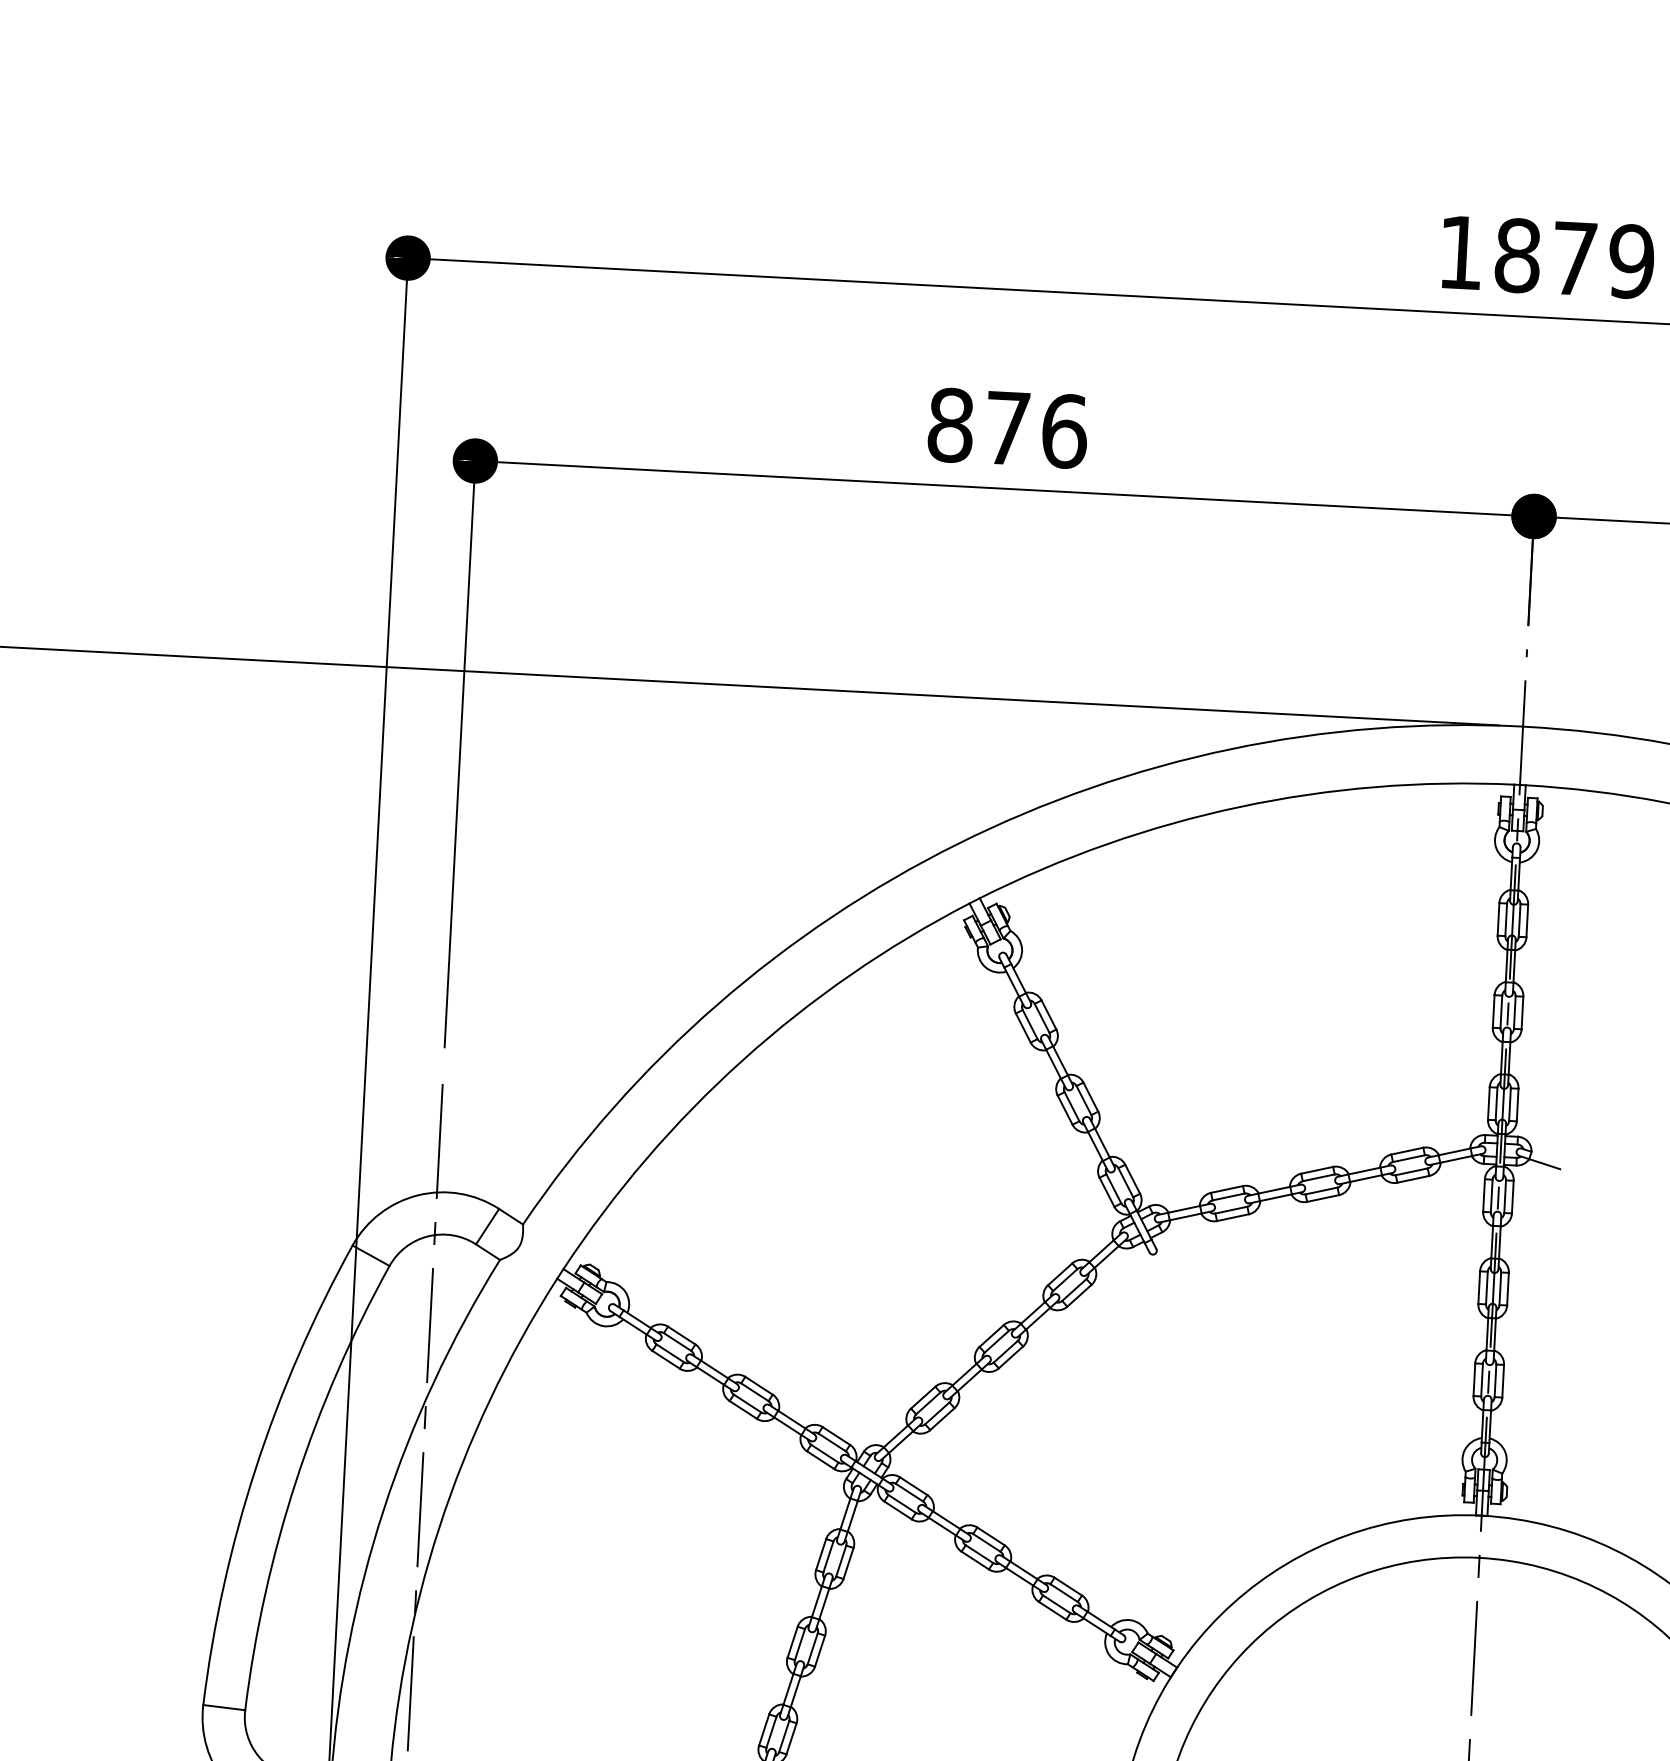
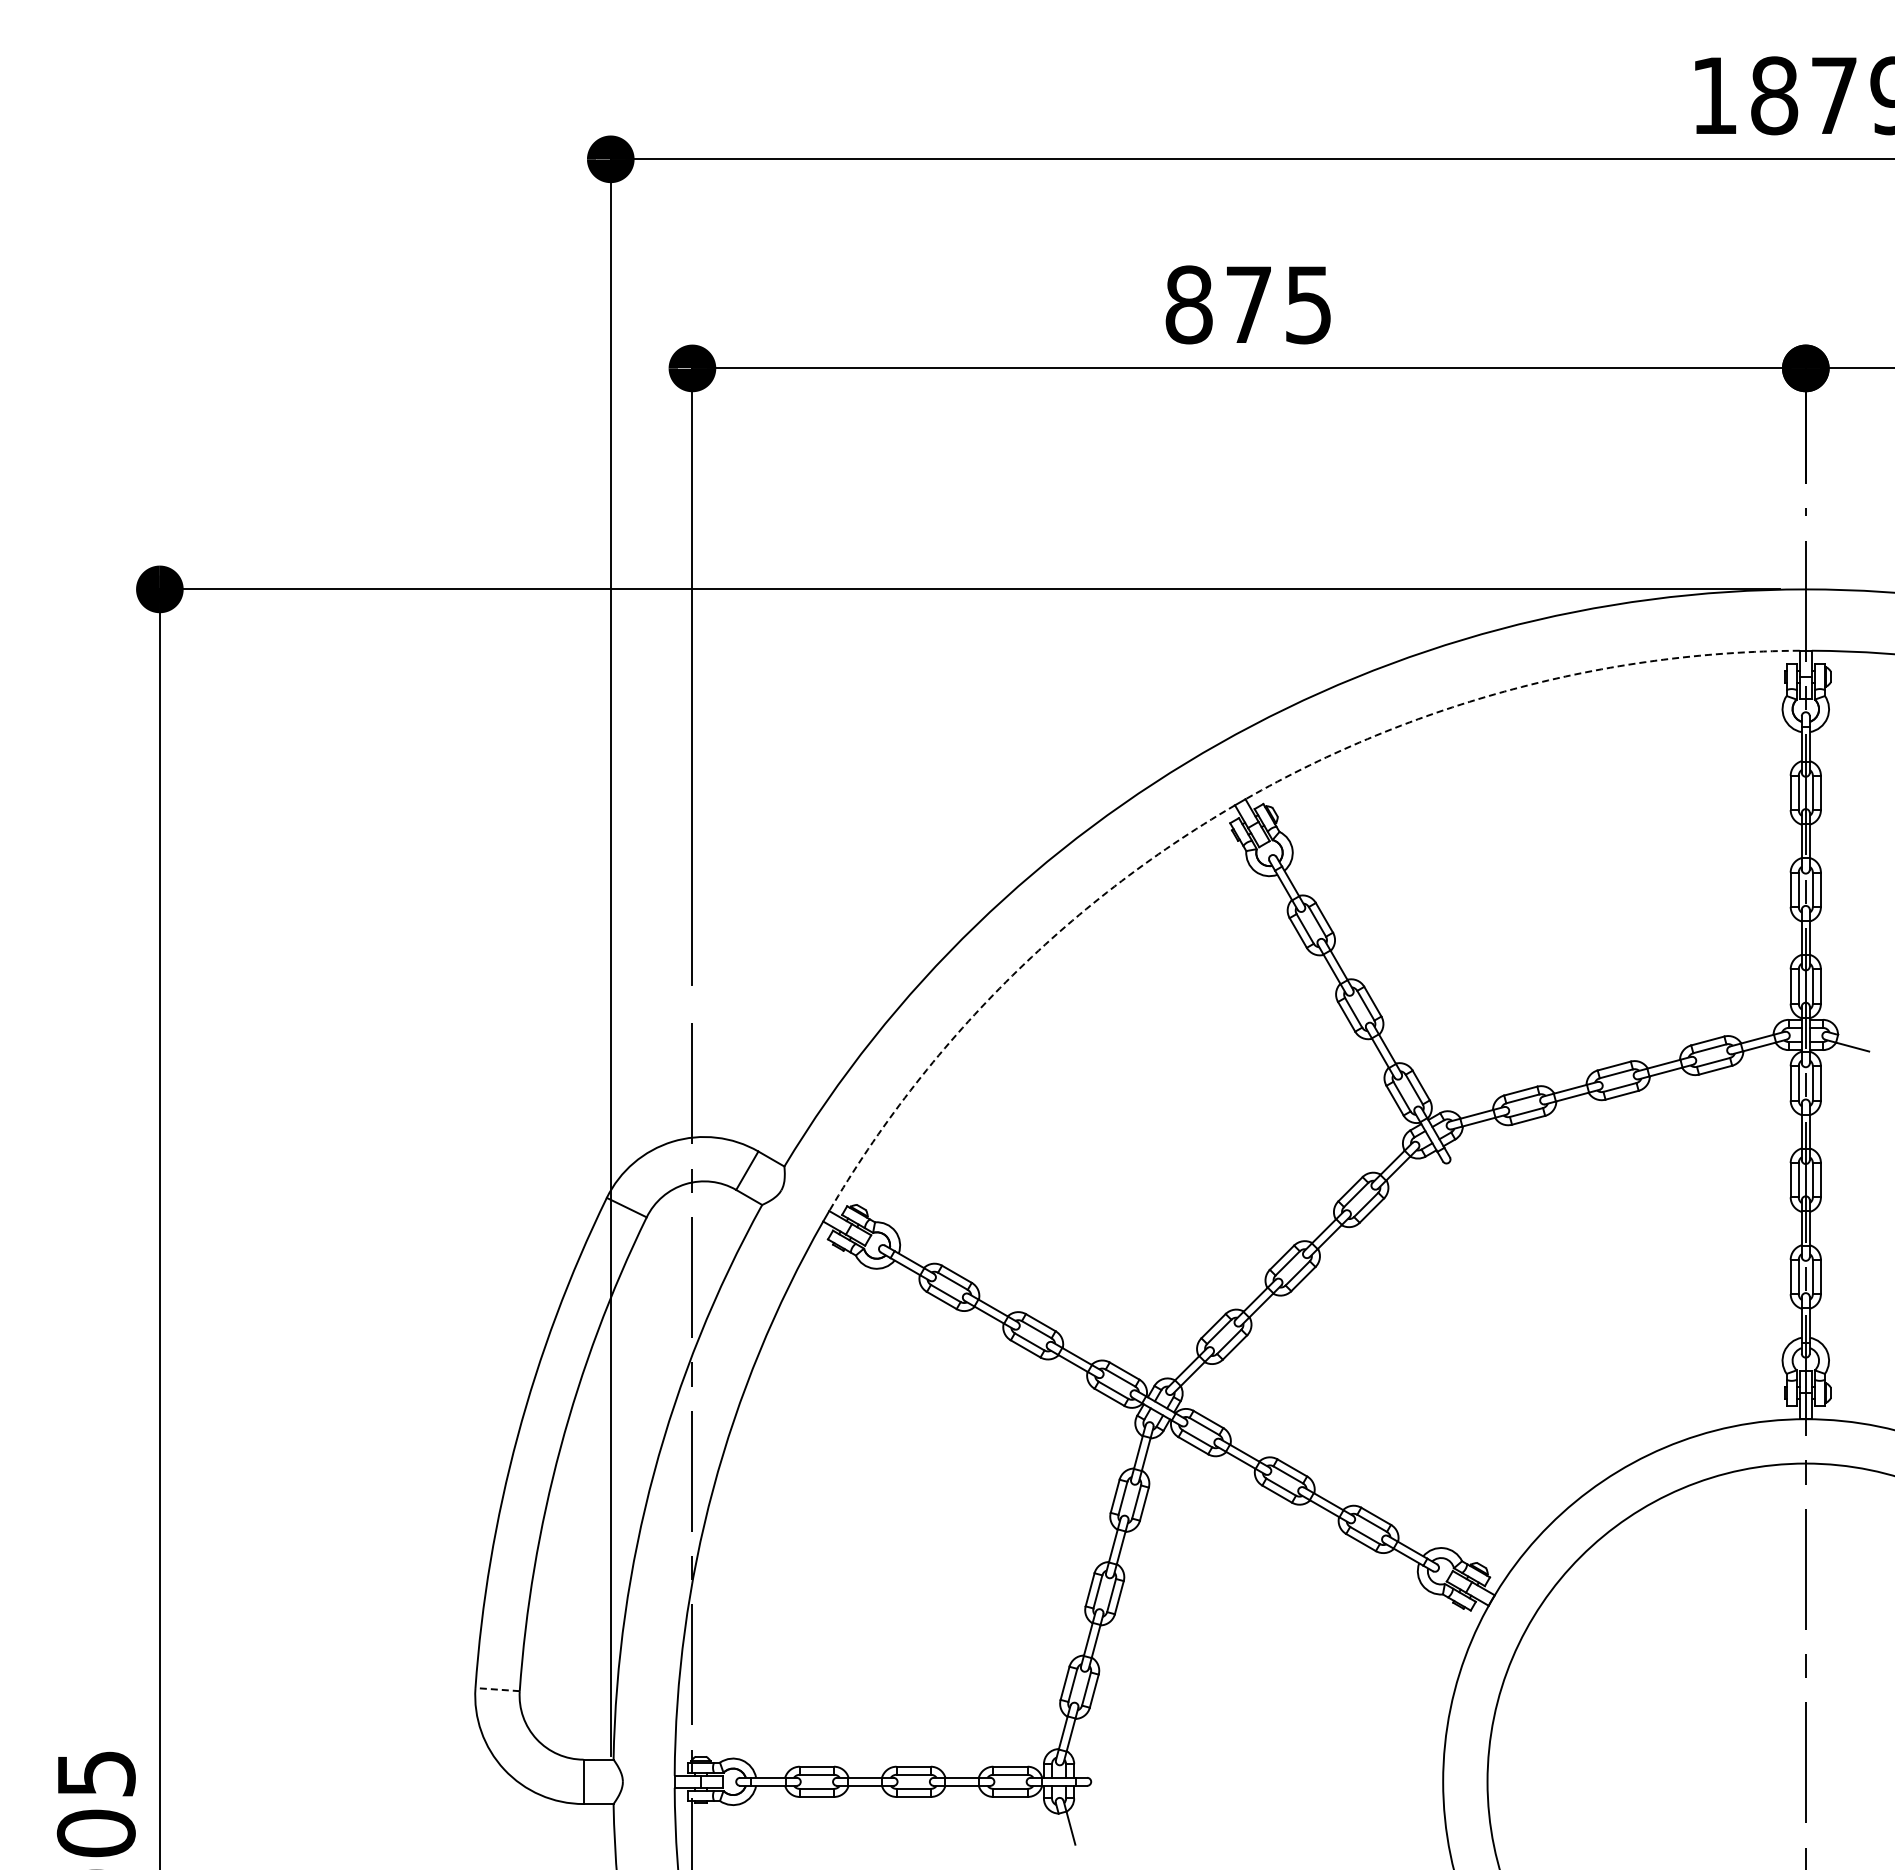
text: (1064, 430) -> (1308, 304), 876 -> 875
arc: (1240, 807) -> (1513, 689), solid -> dashed
arc: (743, 1060) -> (1006, 982), solid -> dashed
line: (224, 1707) -> (497, 1689), solid -> dashed

